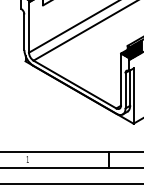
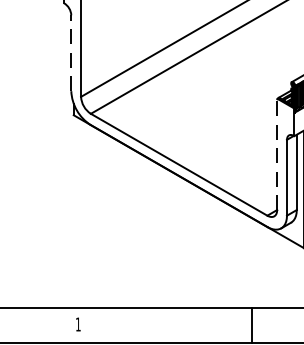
line: (24, 32) -> (71, 53), solid -> dashed
line: (120, 79) -> (276, 153), solid -> dashed

